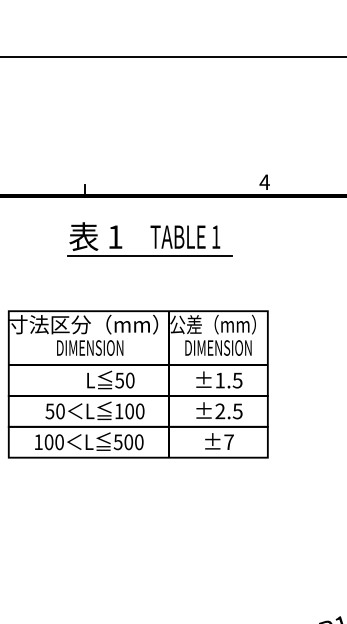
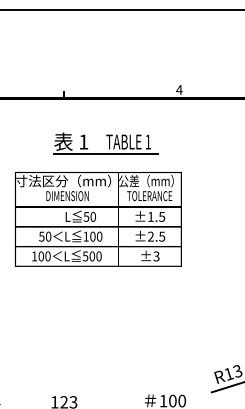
part: (149, 239) -> (105, 143), moved
text: (218, 348) -> (149, 196), DIMENSION -> TOLERANCE
text: (228, 442) -> (156, 256), ±7 -> ±3

